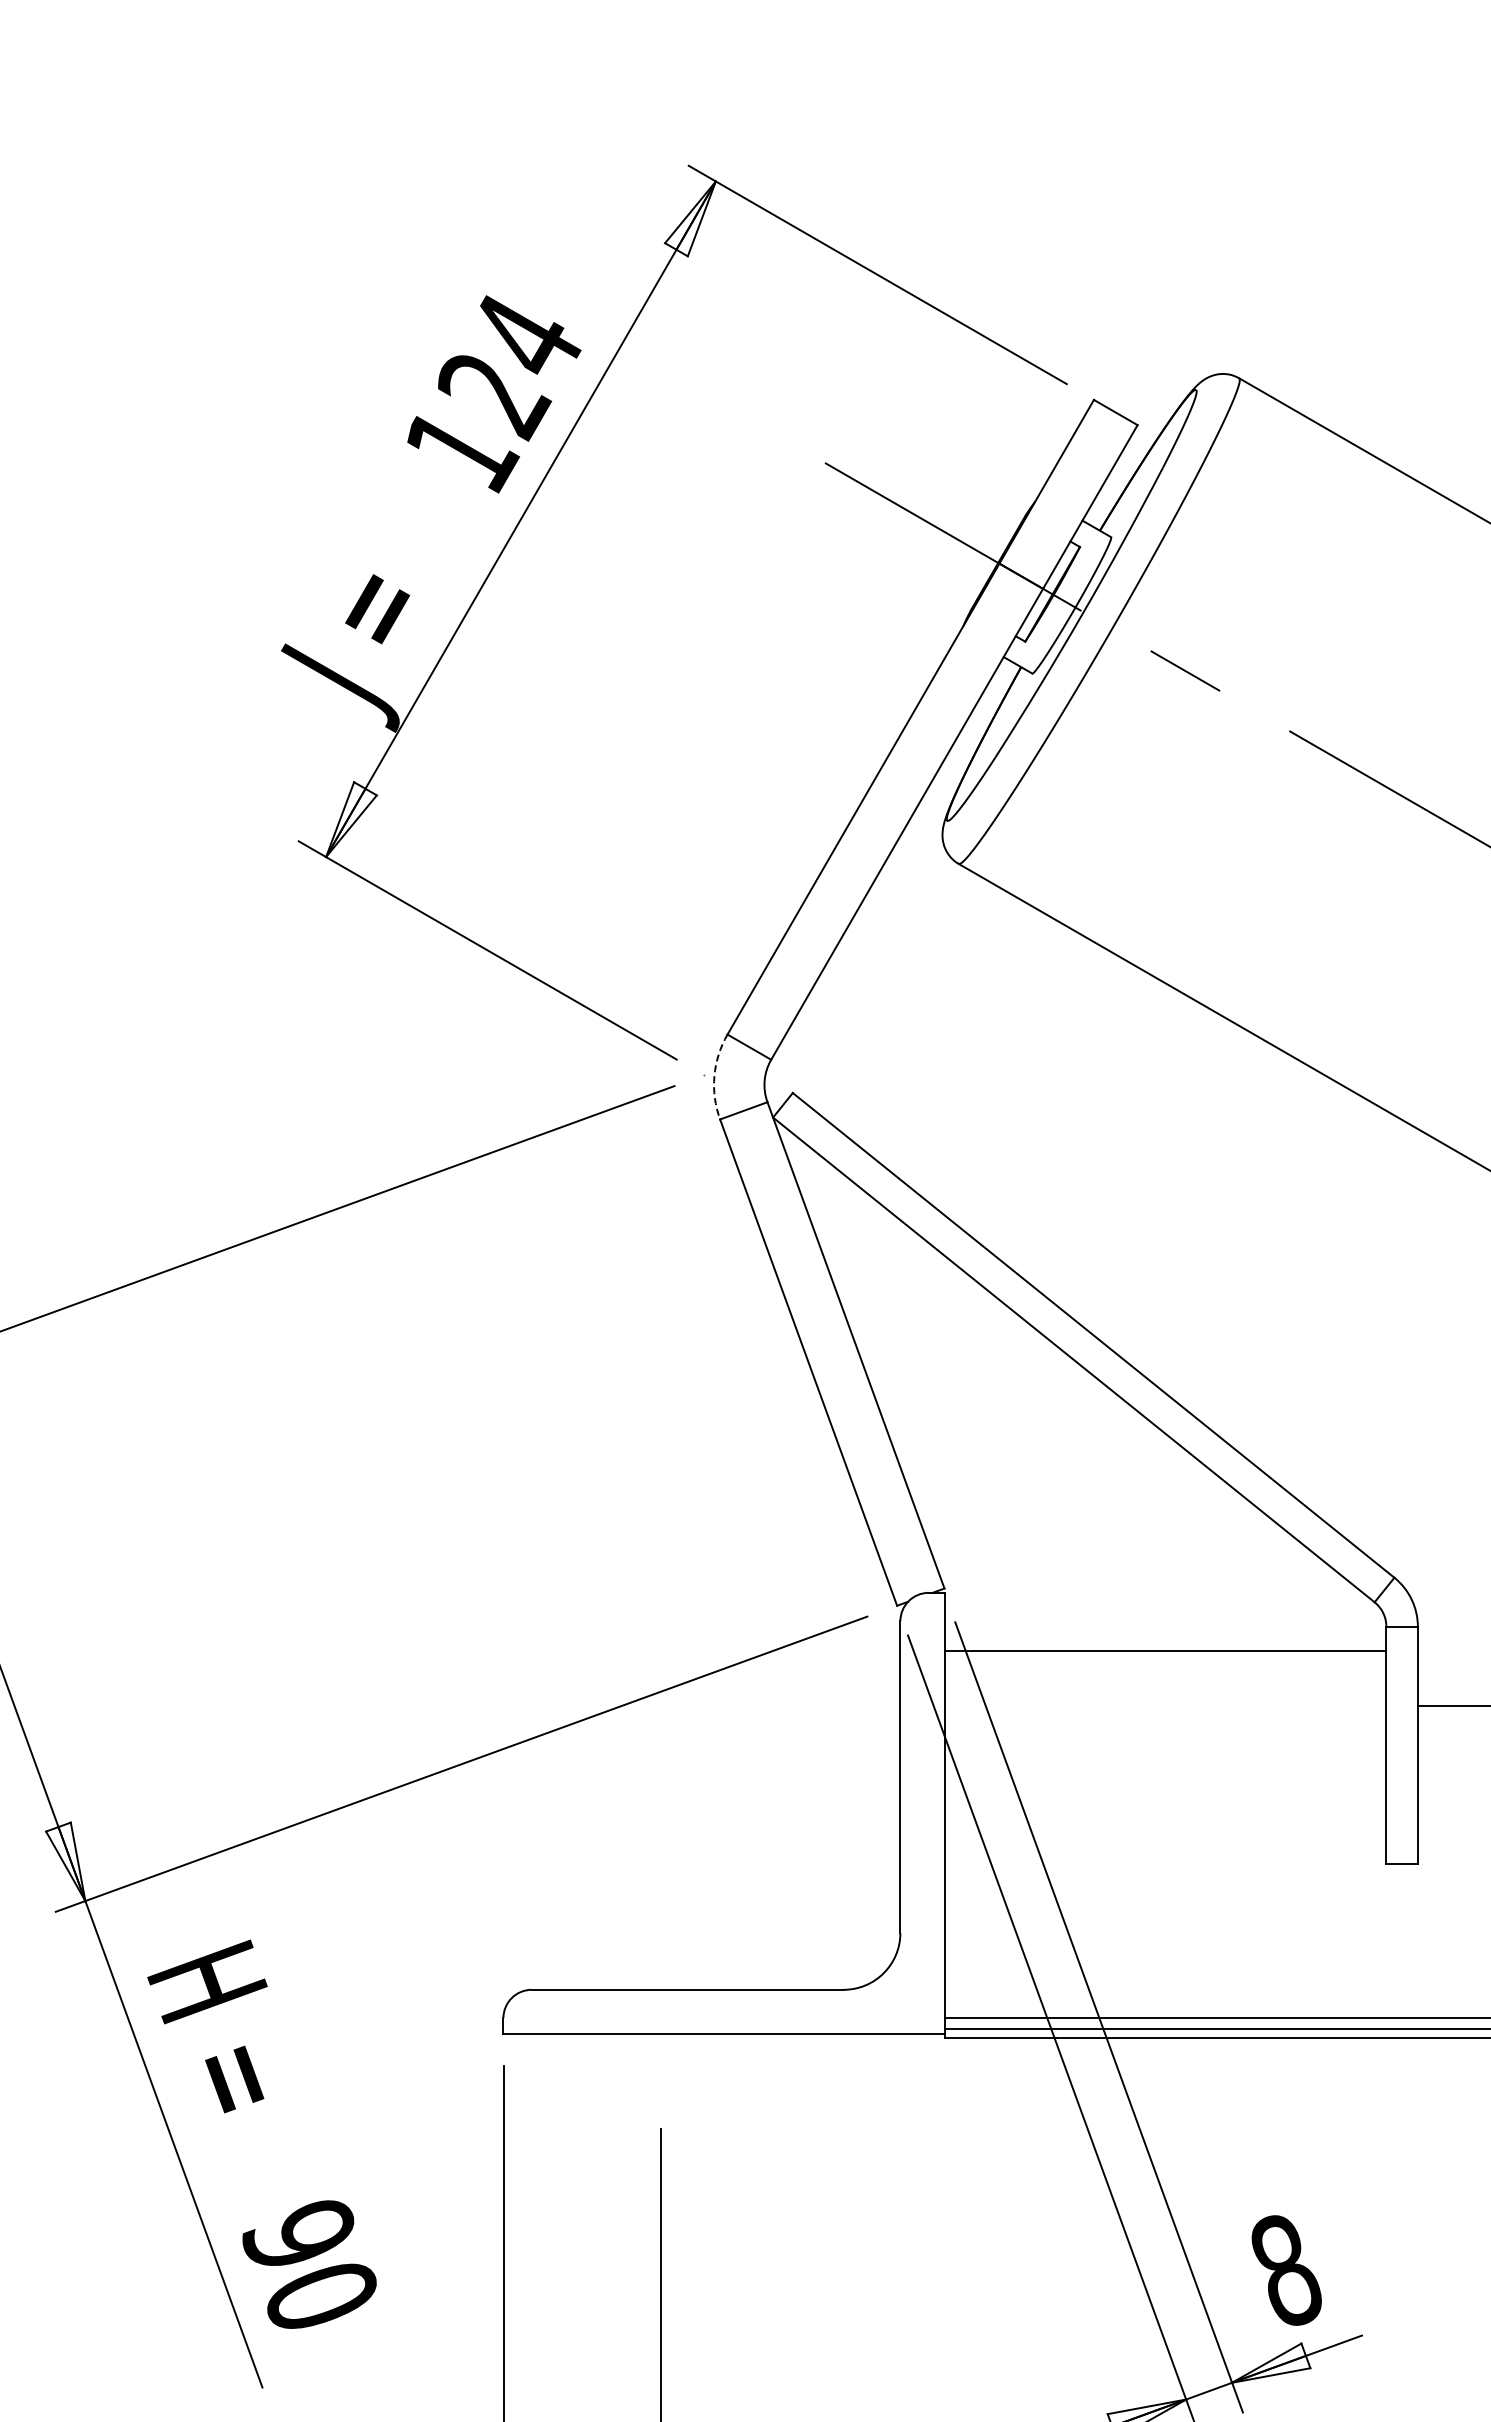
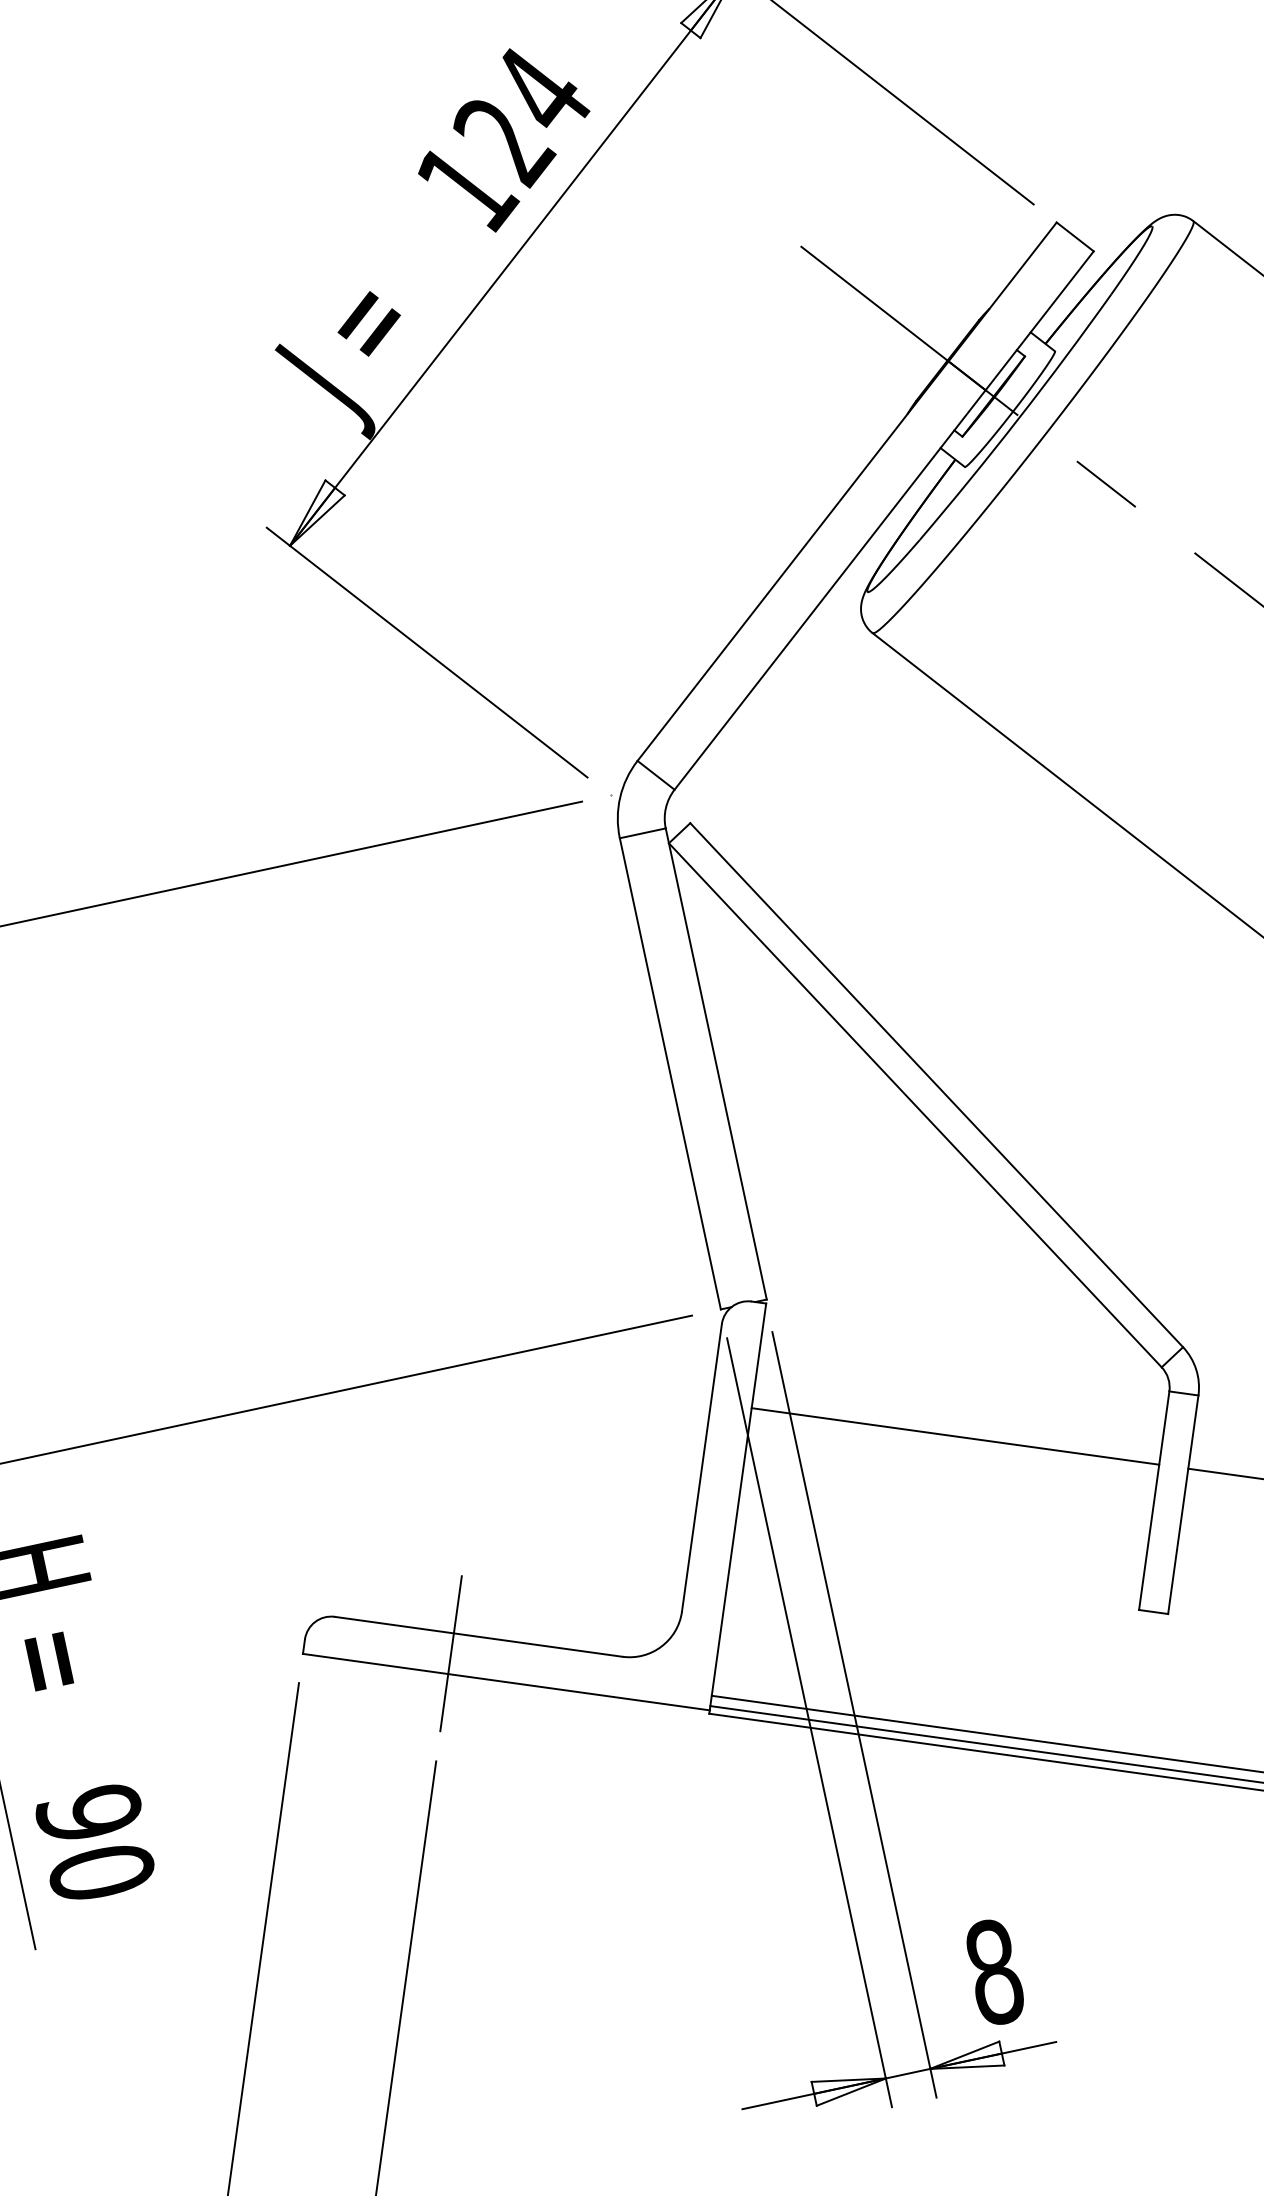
arc: (714, 1076) -> (620, 797), dashed -> solid
line: (1165, 1651) -> (955, 1436), moved
line: (660, 2011) -> (450, 1653), added

